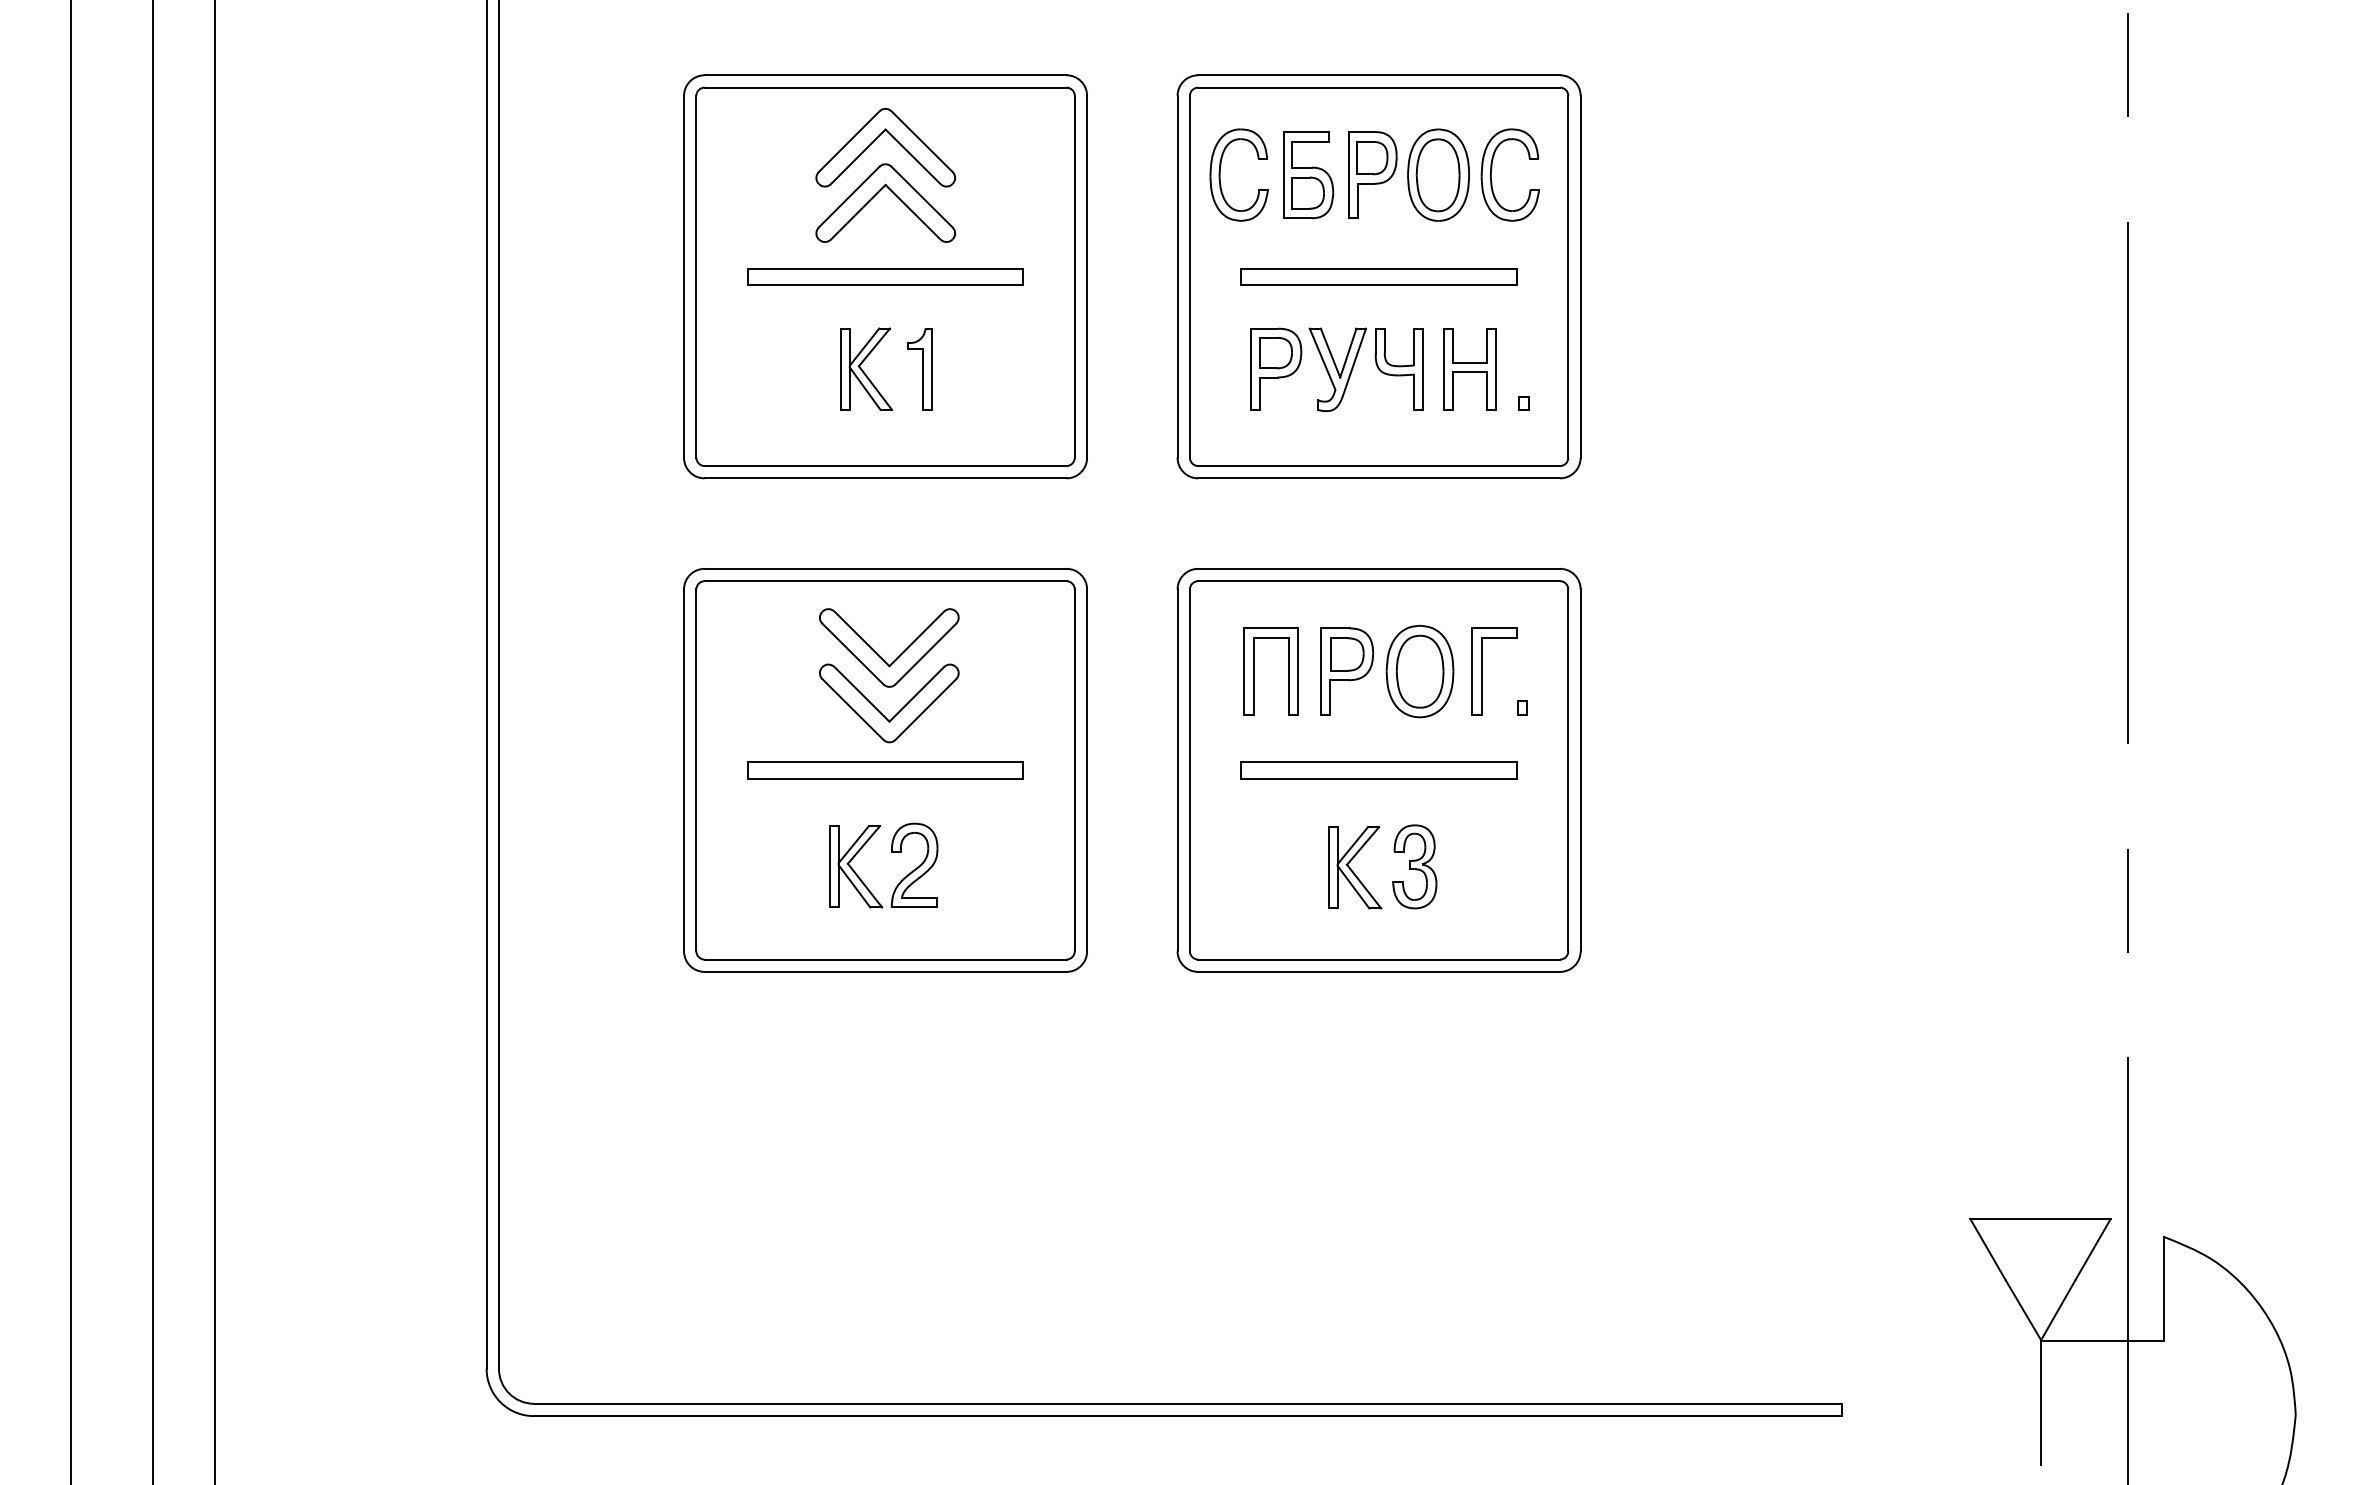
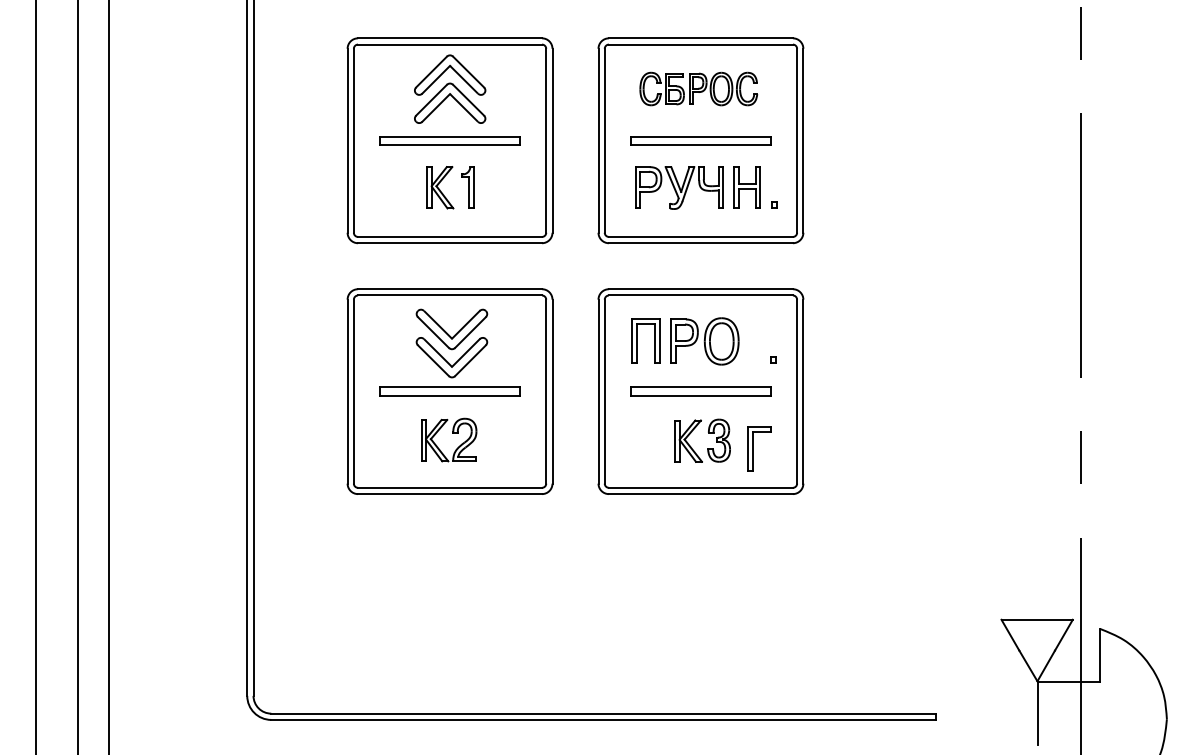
part: (1374, 173) -> (698, 88), size x0.7
part: (1494, 669) -> (759, 448), moved

